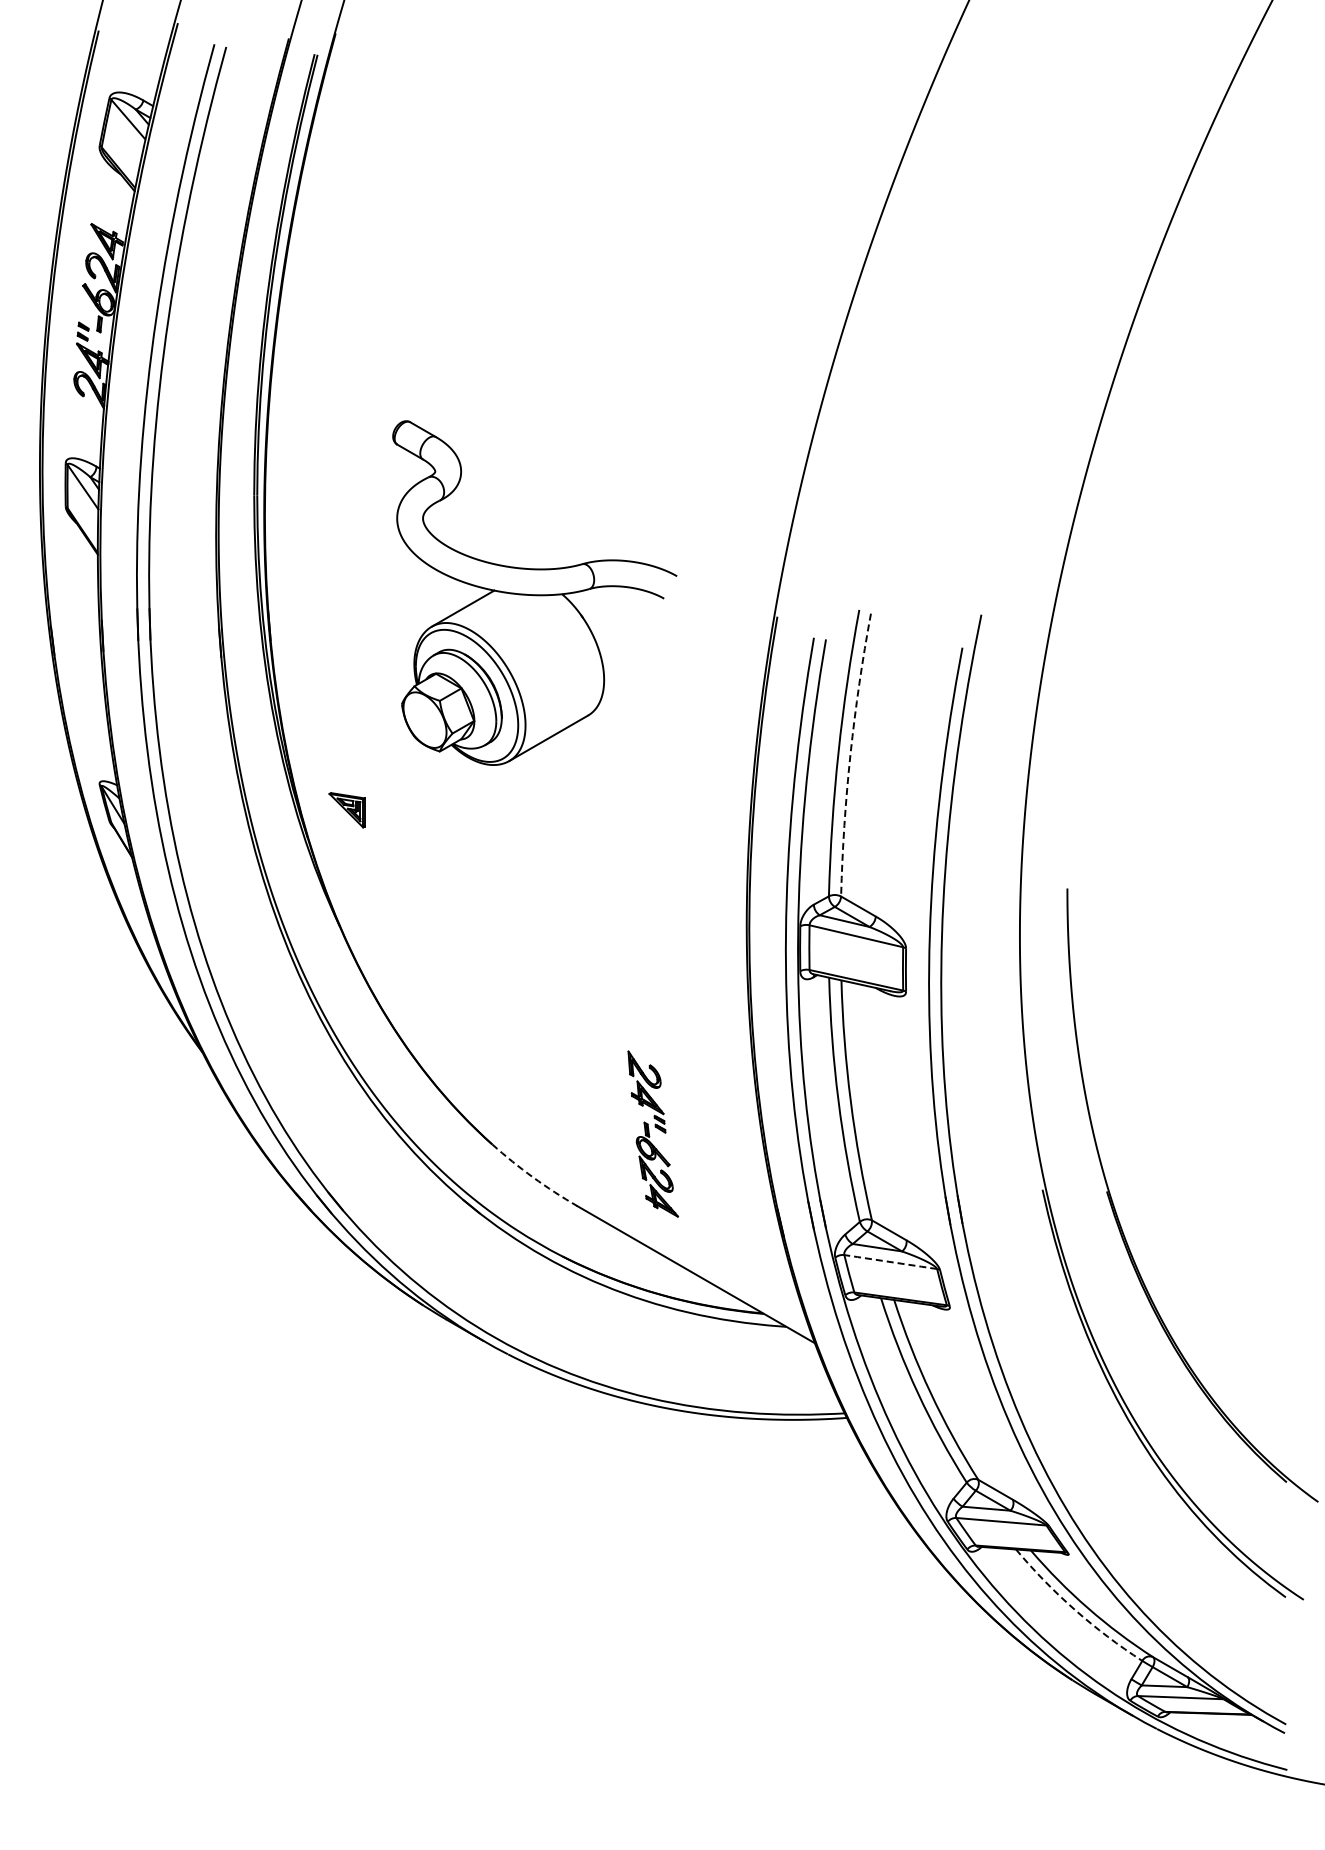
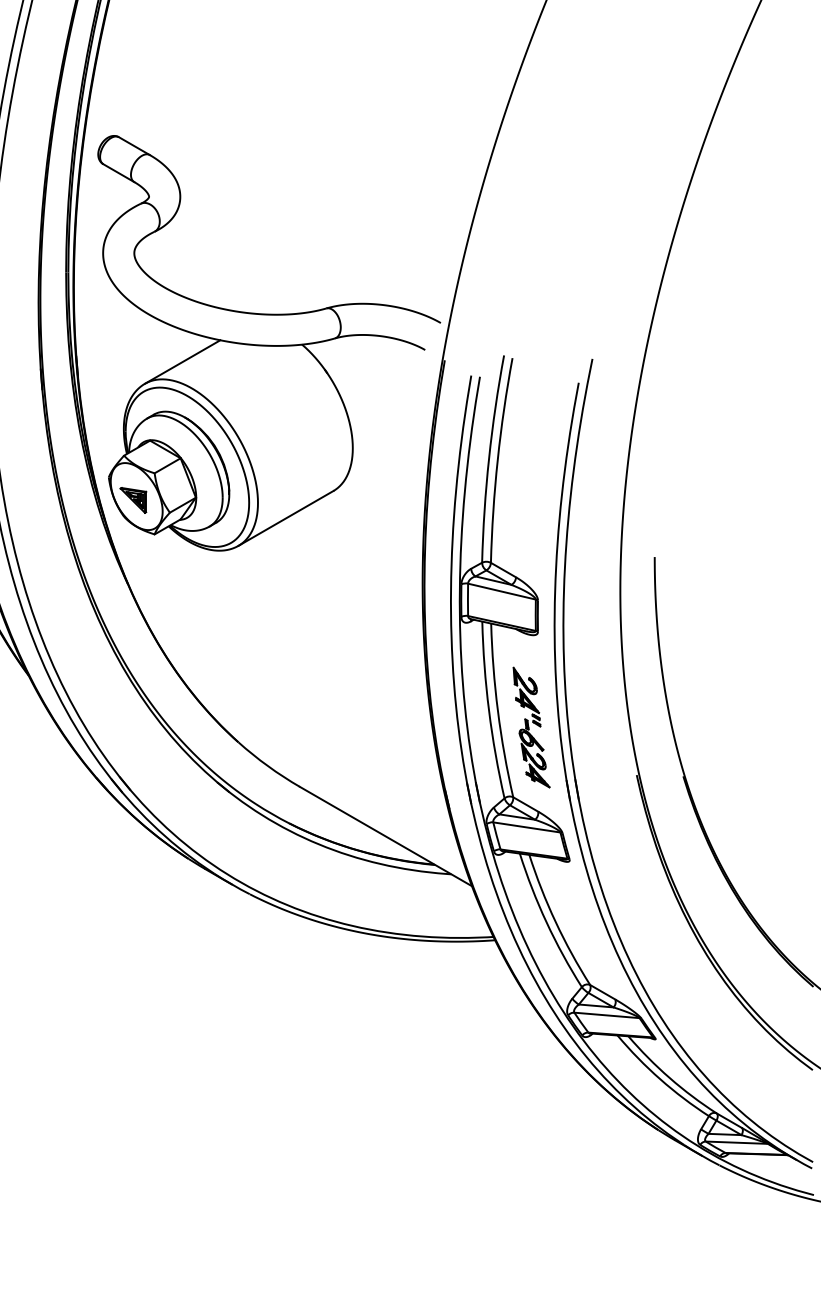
part: (534, 592) -> (269, 342), size x1.67
arc: (850, 754) -> (497, 460), dashed -> solid
part: (652, 1133) -> (531, 727), moved
arc: (533, 1177) -> (268, 766), dashed -> solid
line: (890, 1262) -> (526, 827), dashed -> solid
arc: (1075, 1609) -> (660, 1078), dashed -> solid

